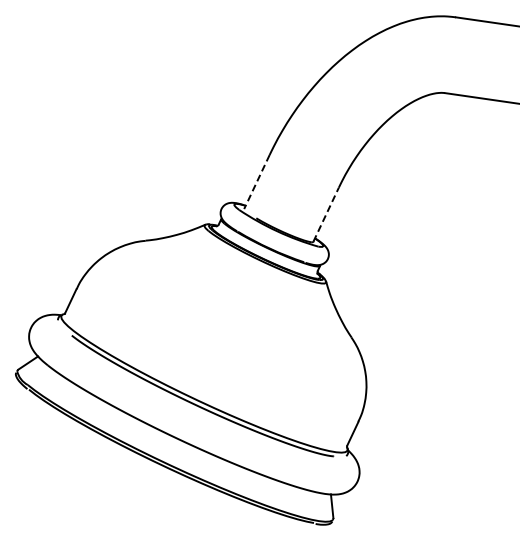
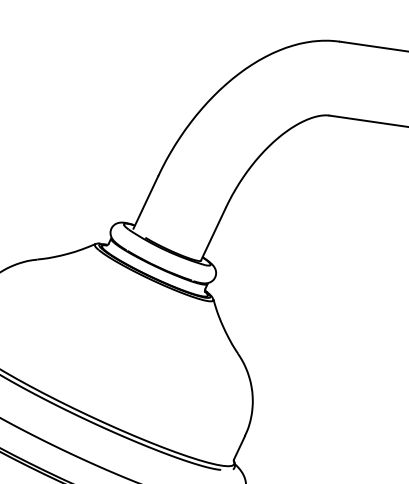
line: (256, 182) -> (145, 202), dashed -> solid
line: (326, 214) -> (213, 233), dashed -> solid

